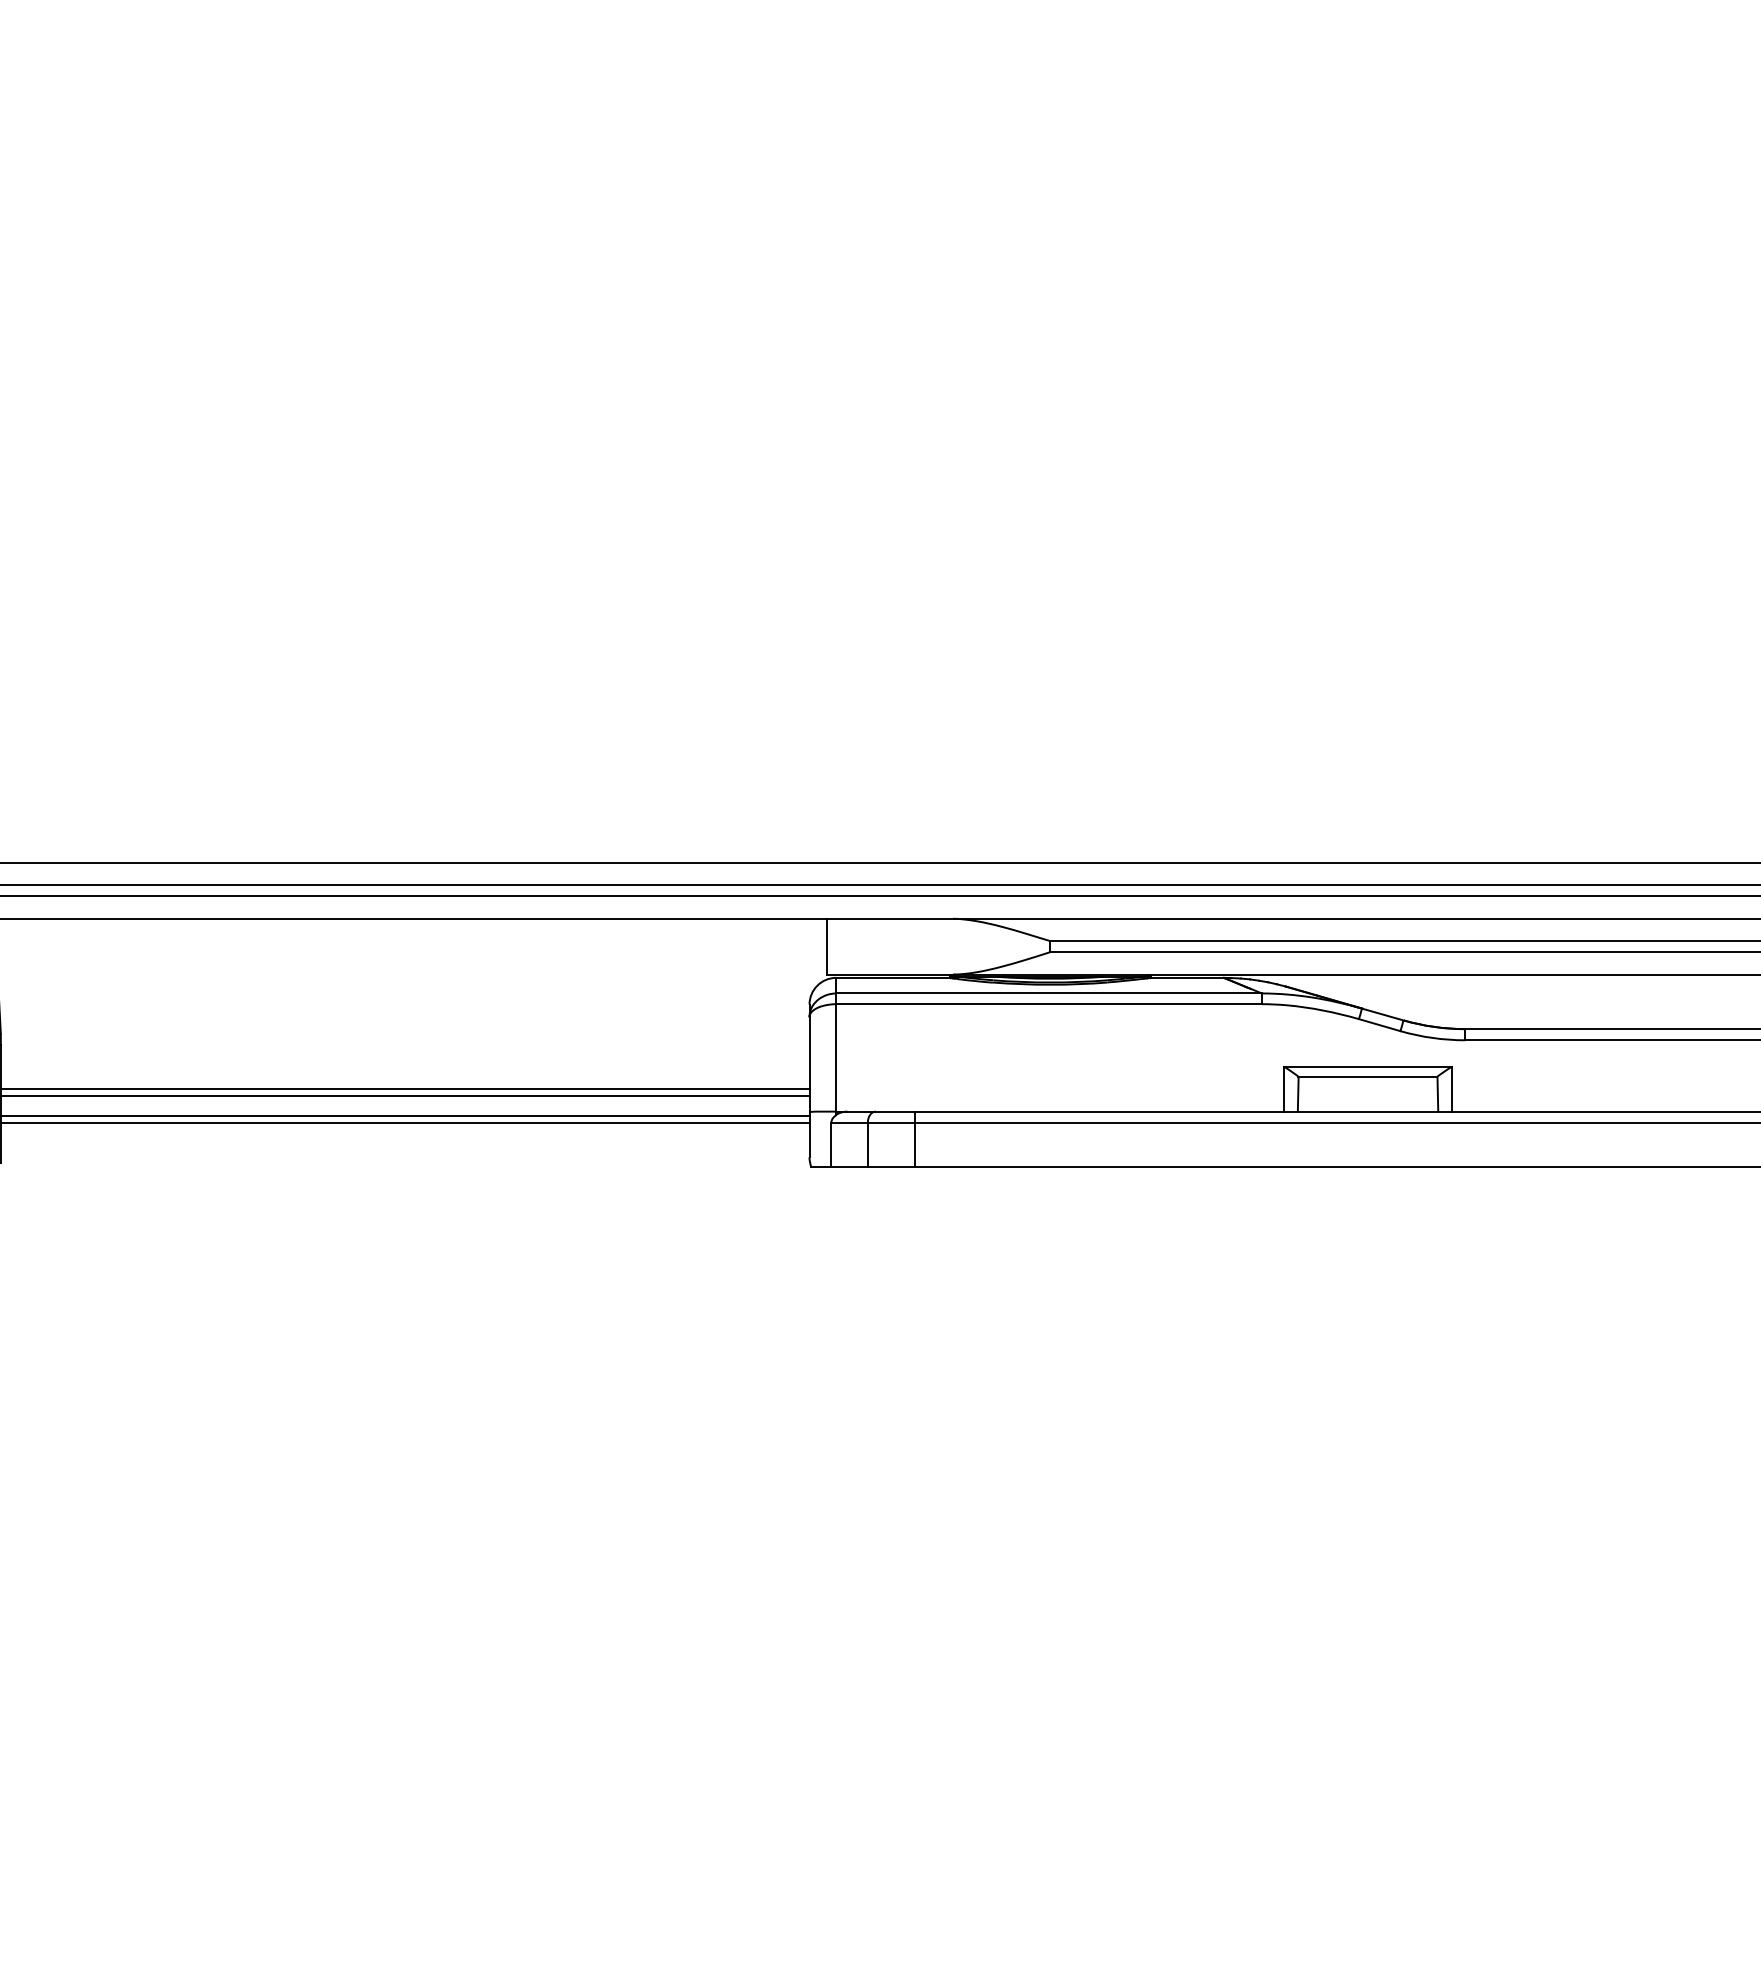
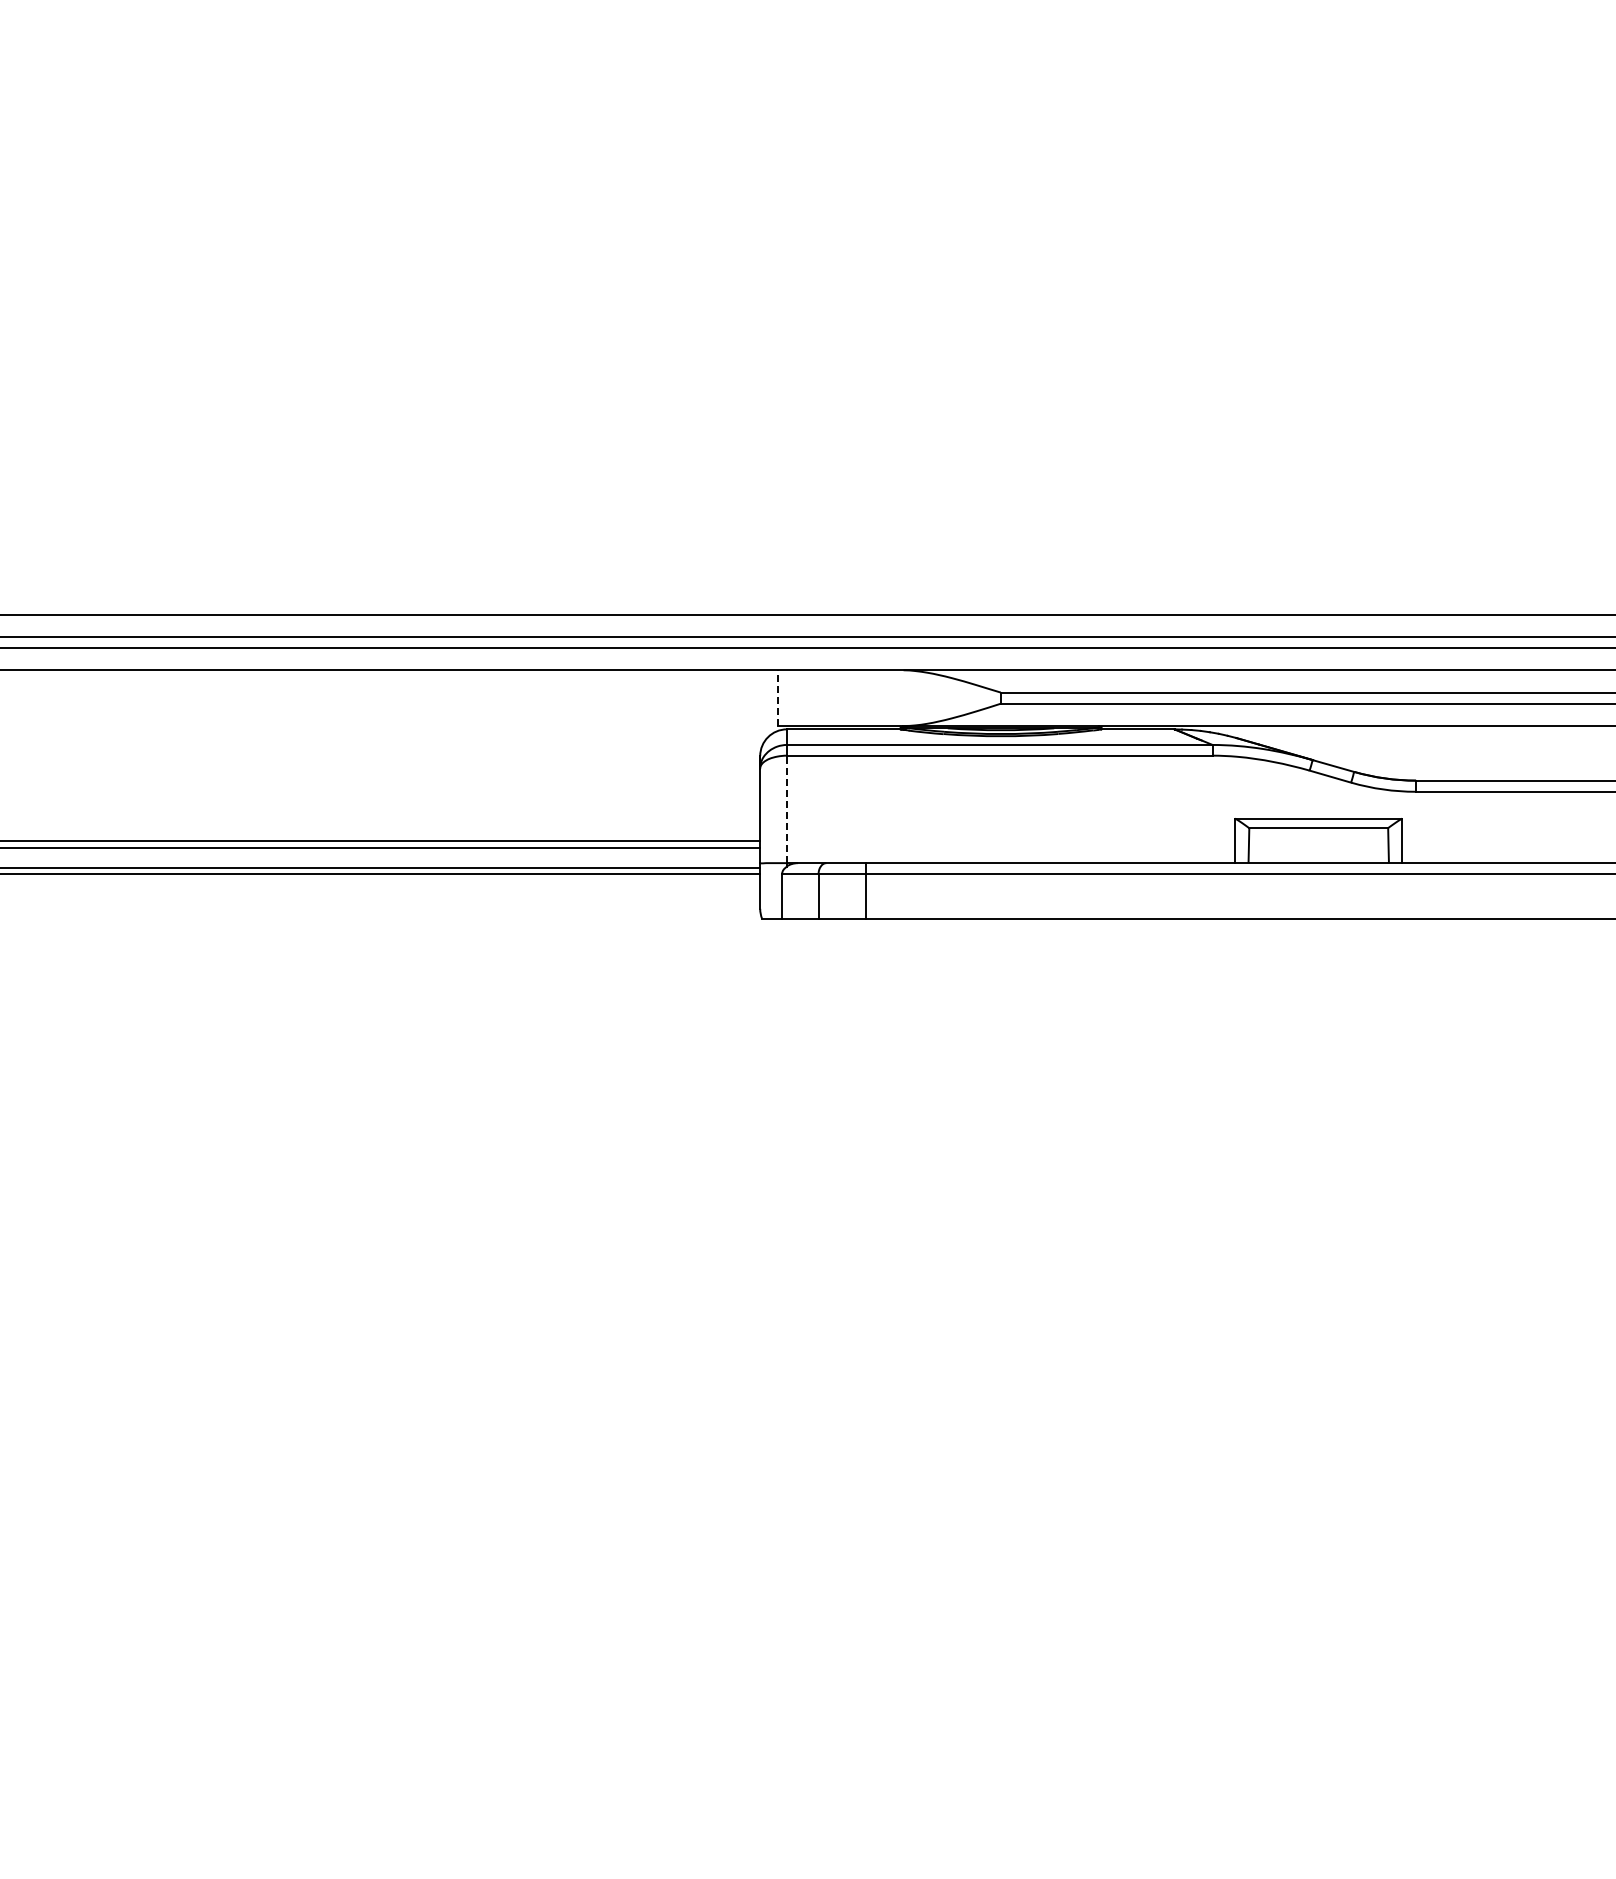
line: (827, 946) -> (778, 698), solid -> dashed
line: (836, 1057) -> (787, 809), solid -> dashed

